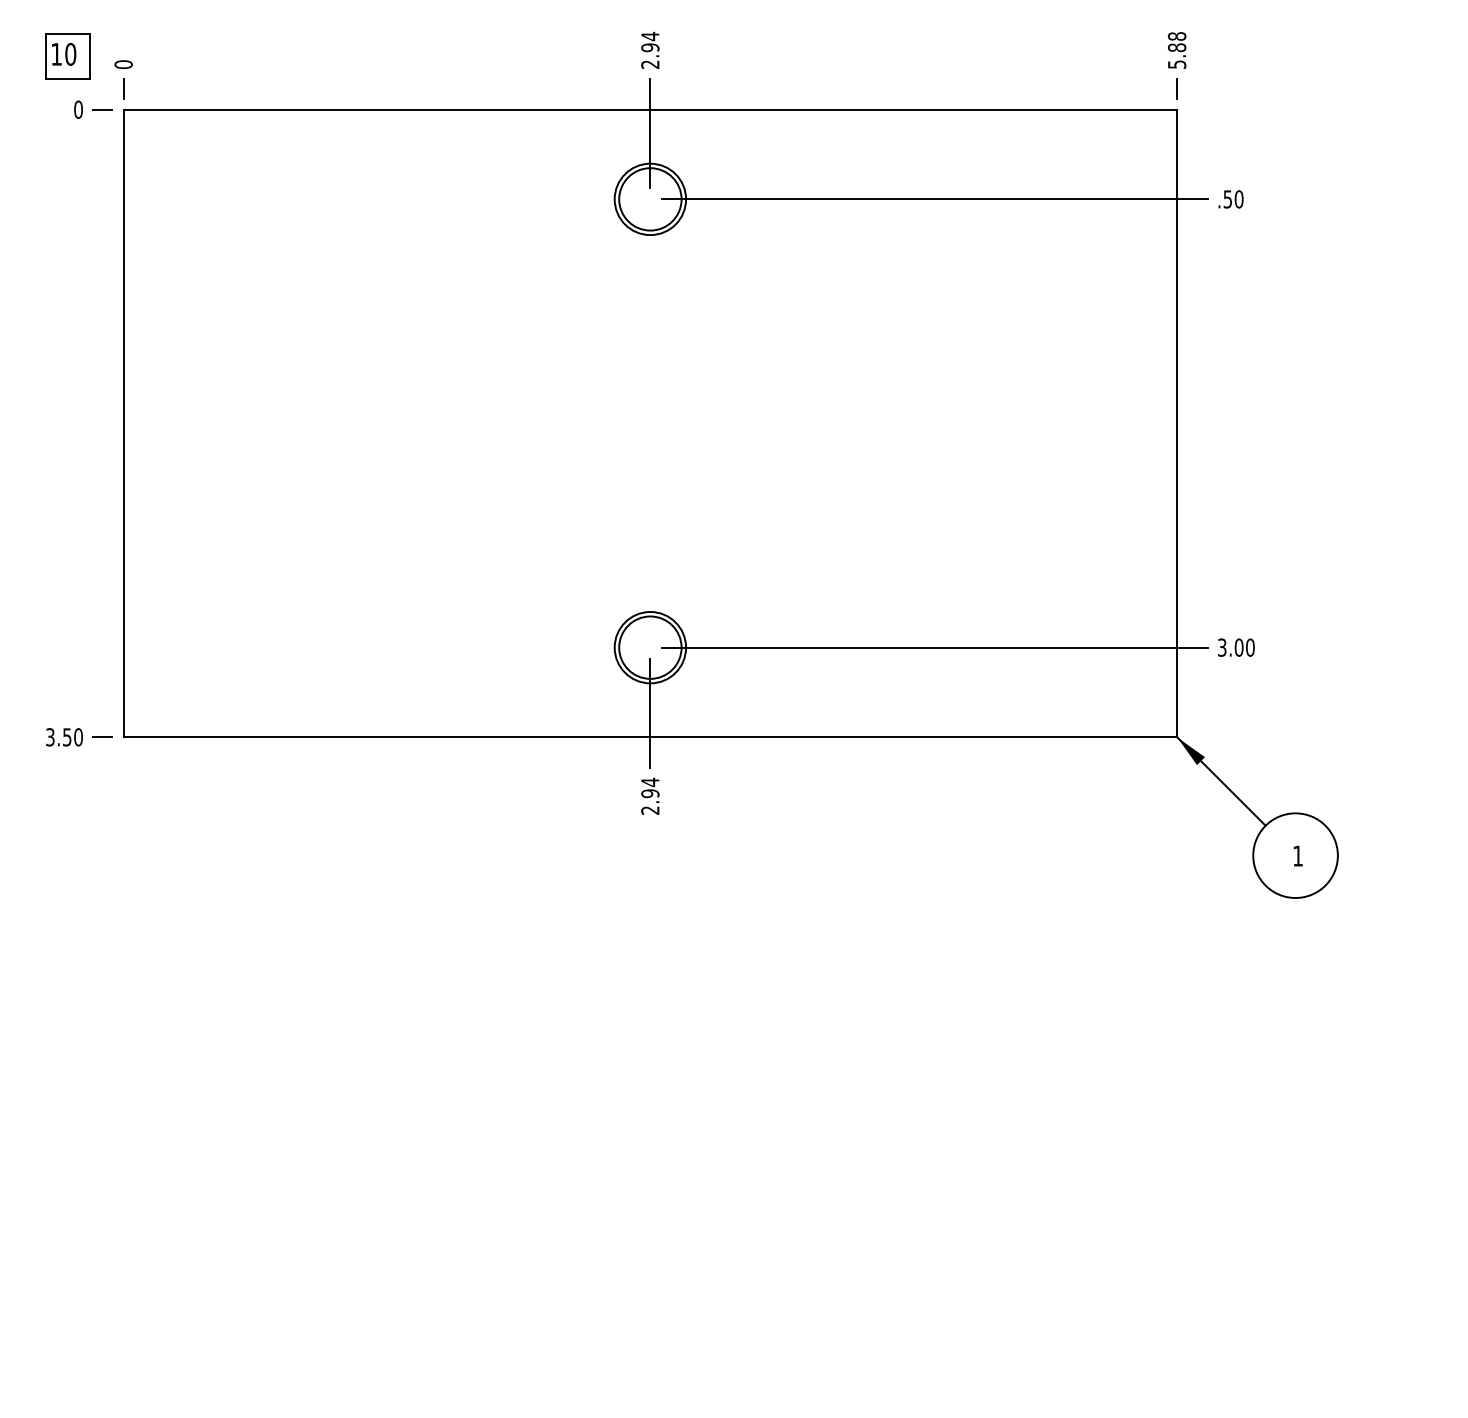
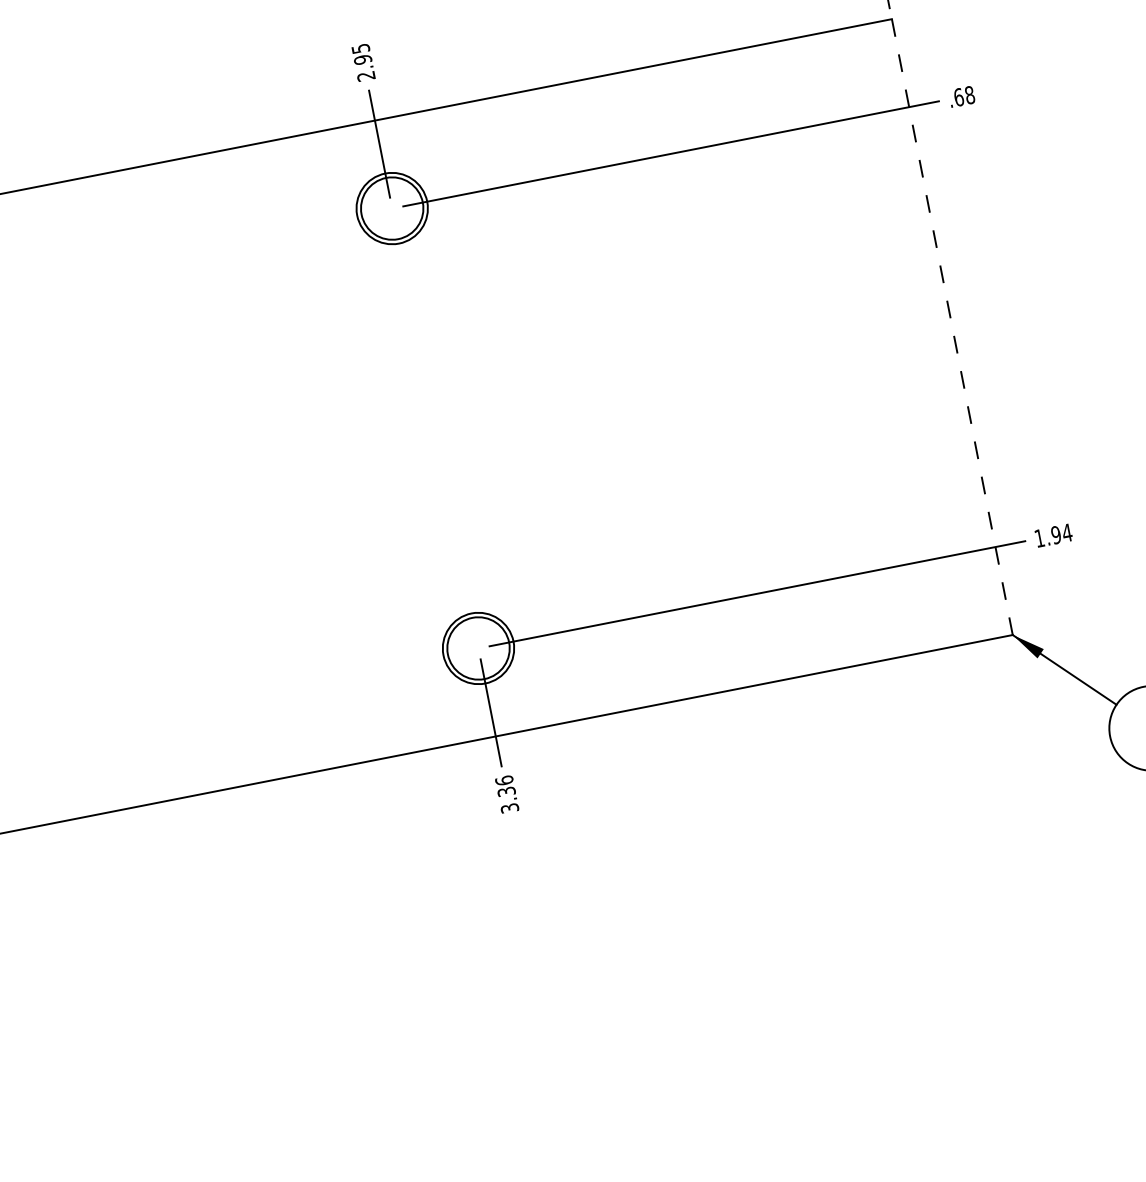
text: (650, 36) -> (360, 48), 2.94 -> 2.95
text: (1233, 199) -> (964, 96), .50 -> .68
line: (1177, 423) -> (952, 327), solid -> dashed
text: (1236, 647) -> (1053, 535), 3.00 -> 1.94
text: (650, 795) -> (507, 793), 2.94 -> 3.36

